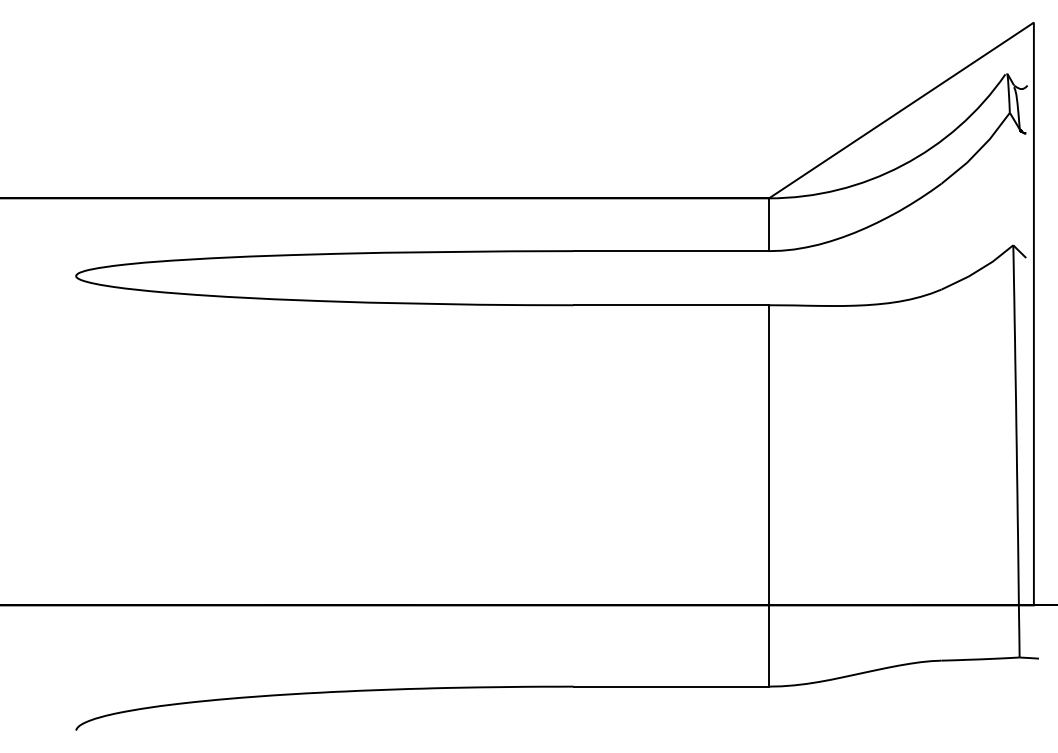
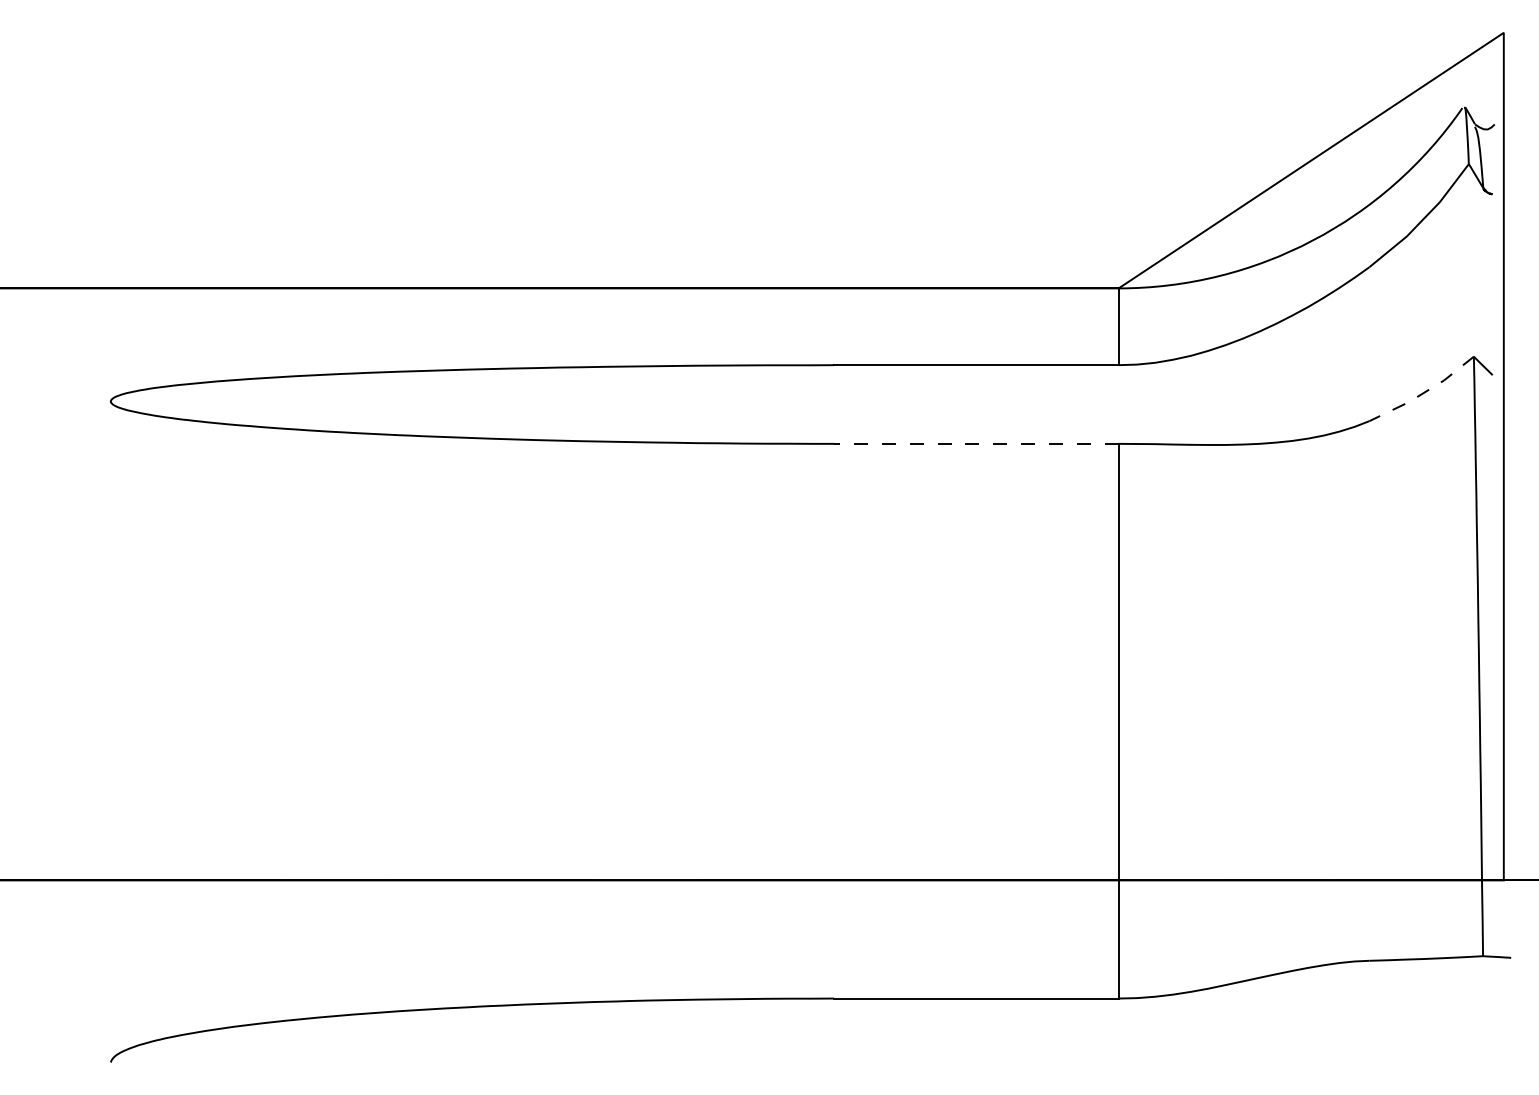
line: (978, 270) -> (1423, 393), solid -> dashed
line: (671, 305) -> (976, 444), solid -> dashed

